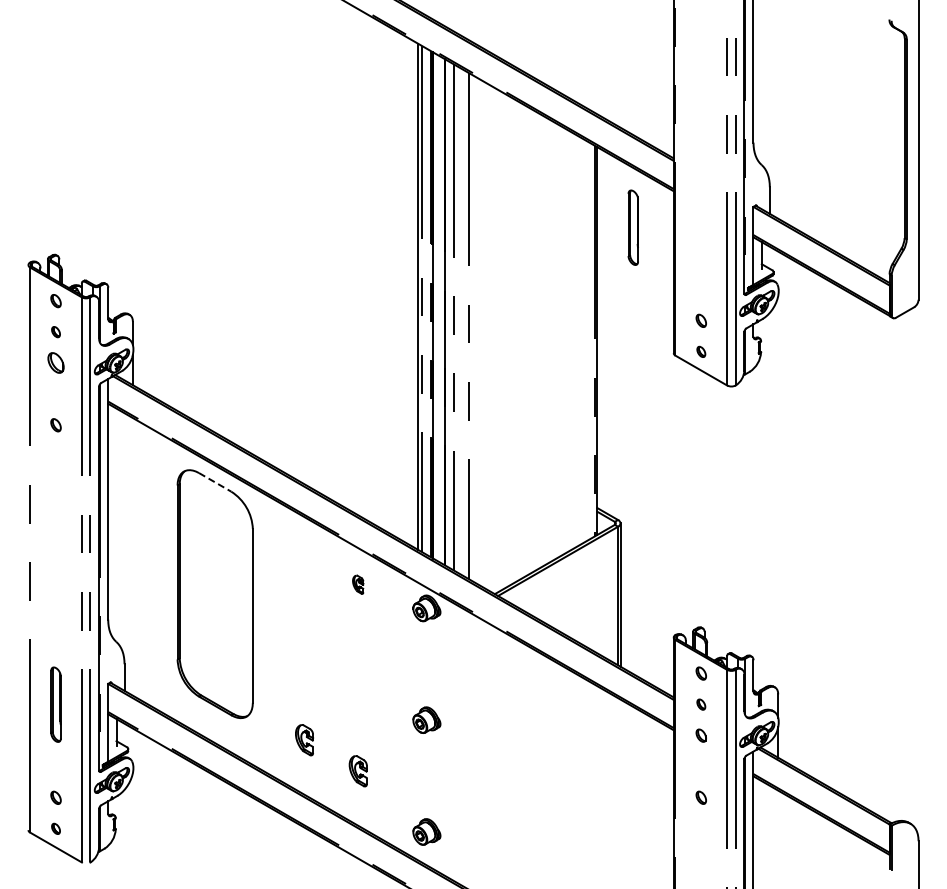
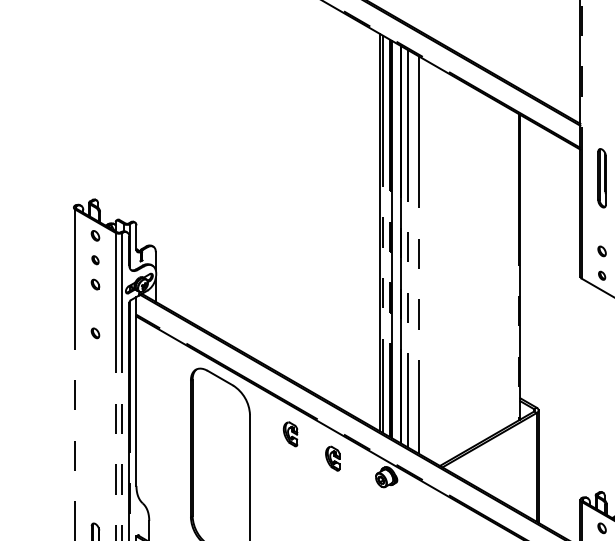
part: (632, 227) -> (601, 178), moved
part: (55, 363) -> (95, 284), size x0.62
line: (215, 482) -> (220, 378), dashed -> solid
part: (304, 553) -> (290, 434), added
part: (357, 584) -> (332, 458), size x1.67

